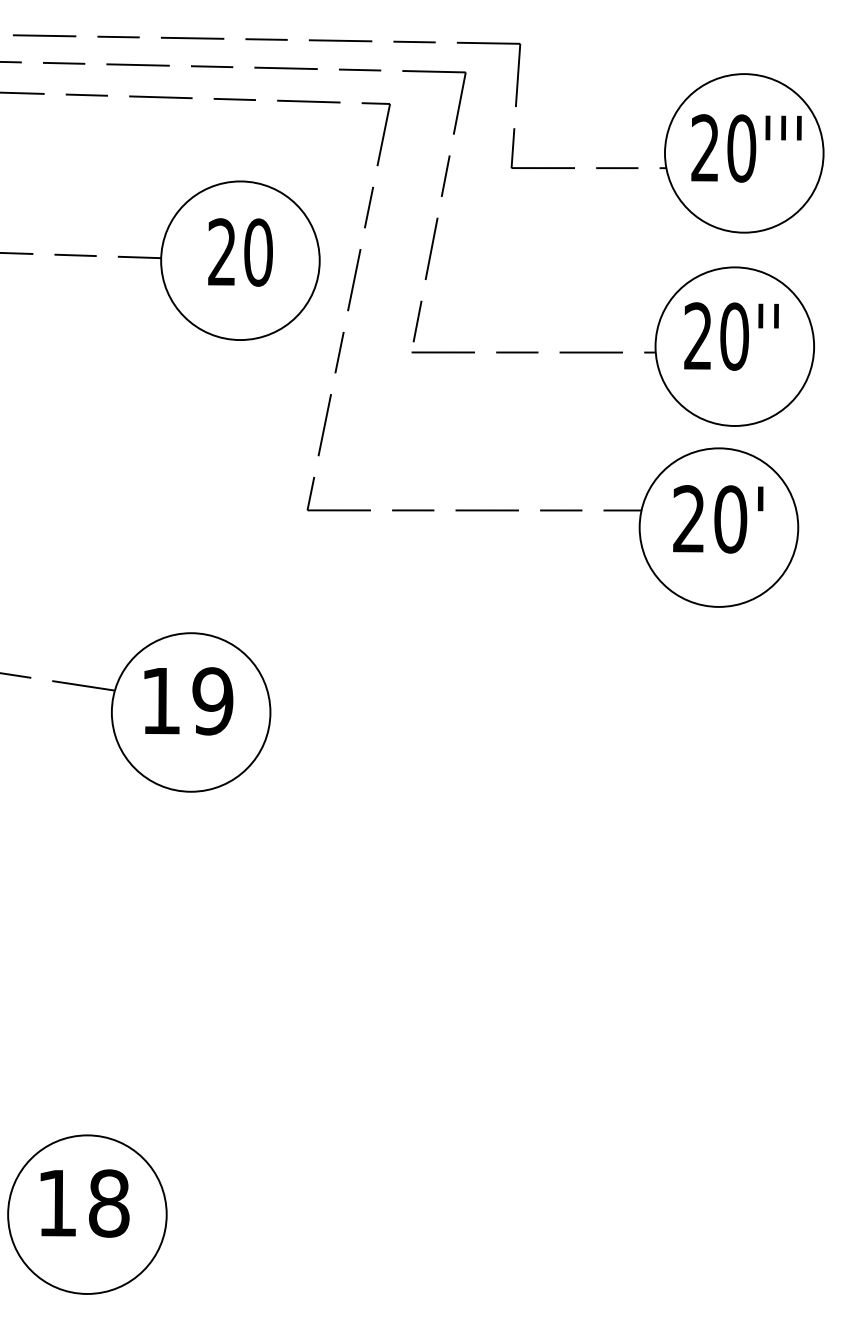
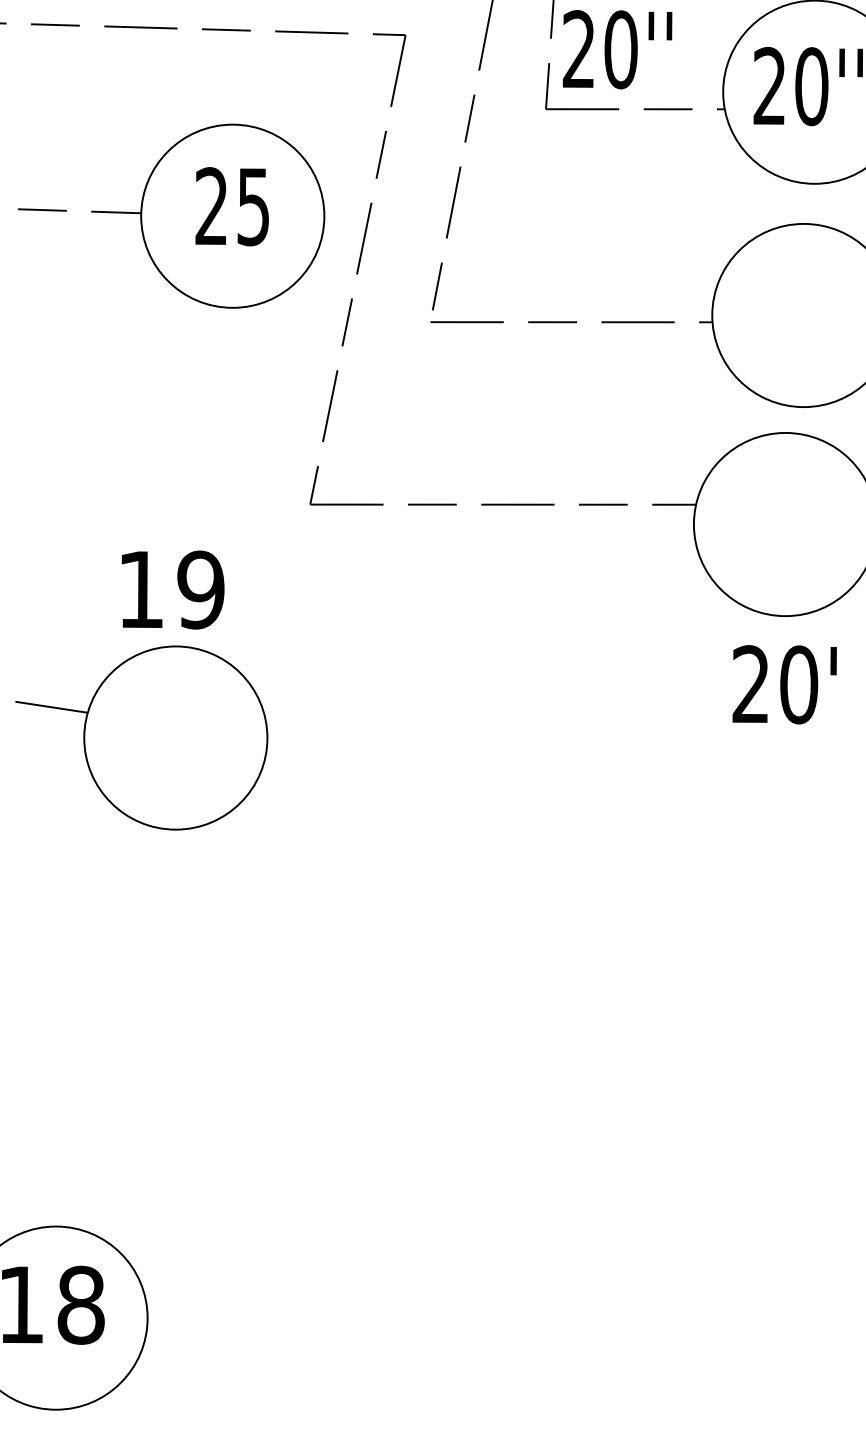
text: (258, 252) -> (253, 206), 20 -> 25
text: (731, 336) -> (617, 49), moved
text: (718, 519) -> (784, 684), moved
text: (188, 701) -> (172, 590), moved

